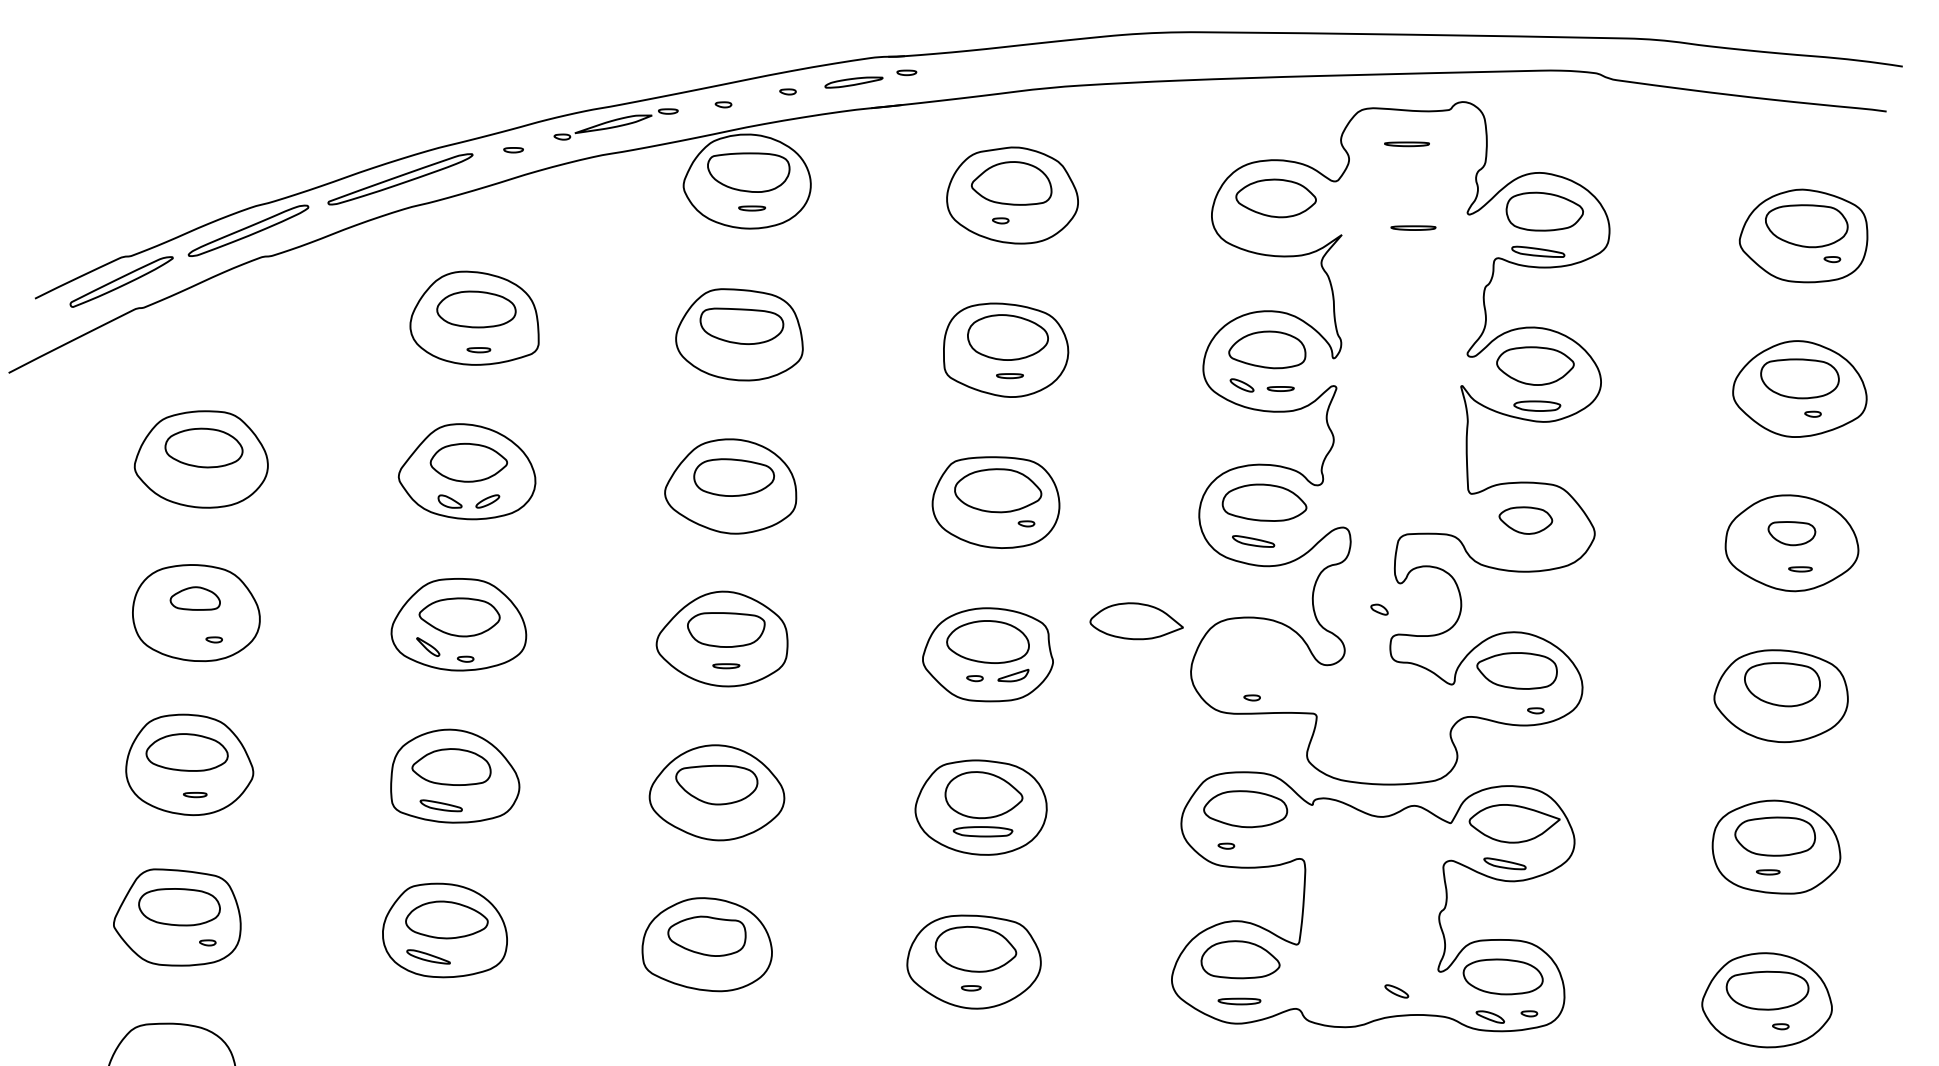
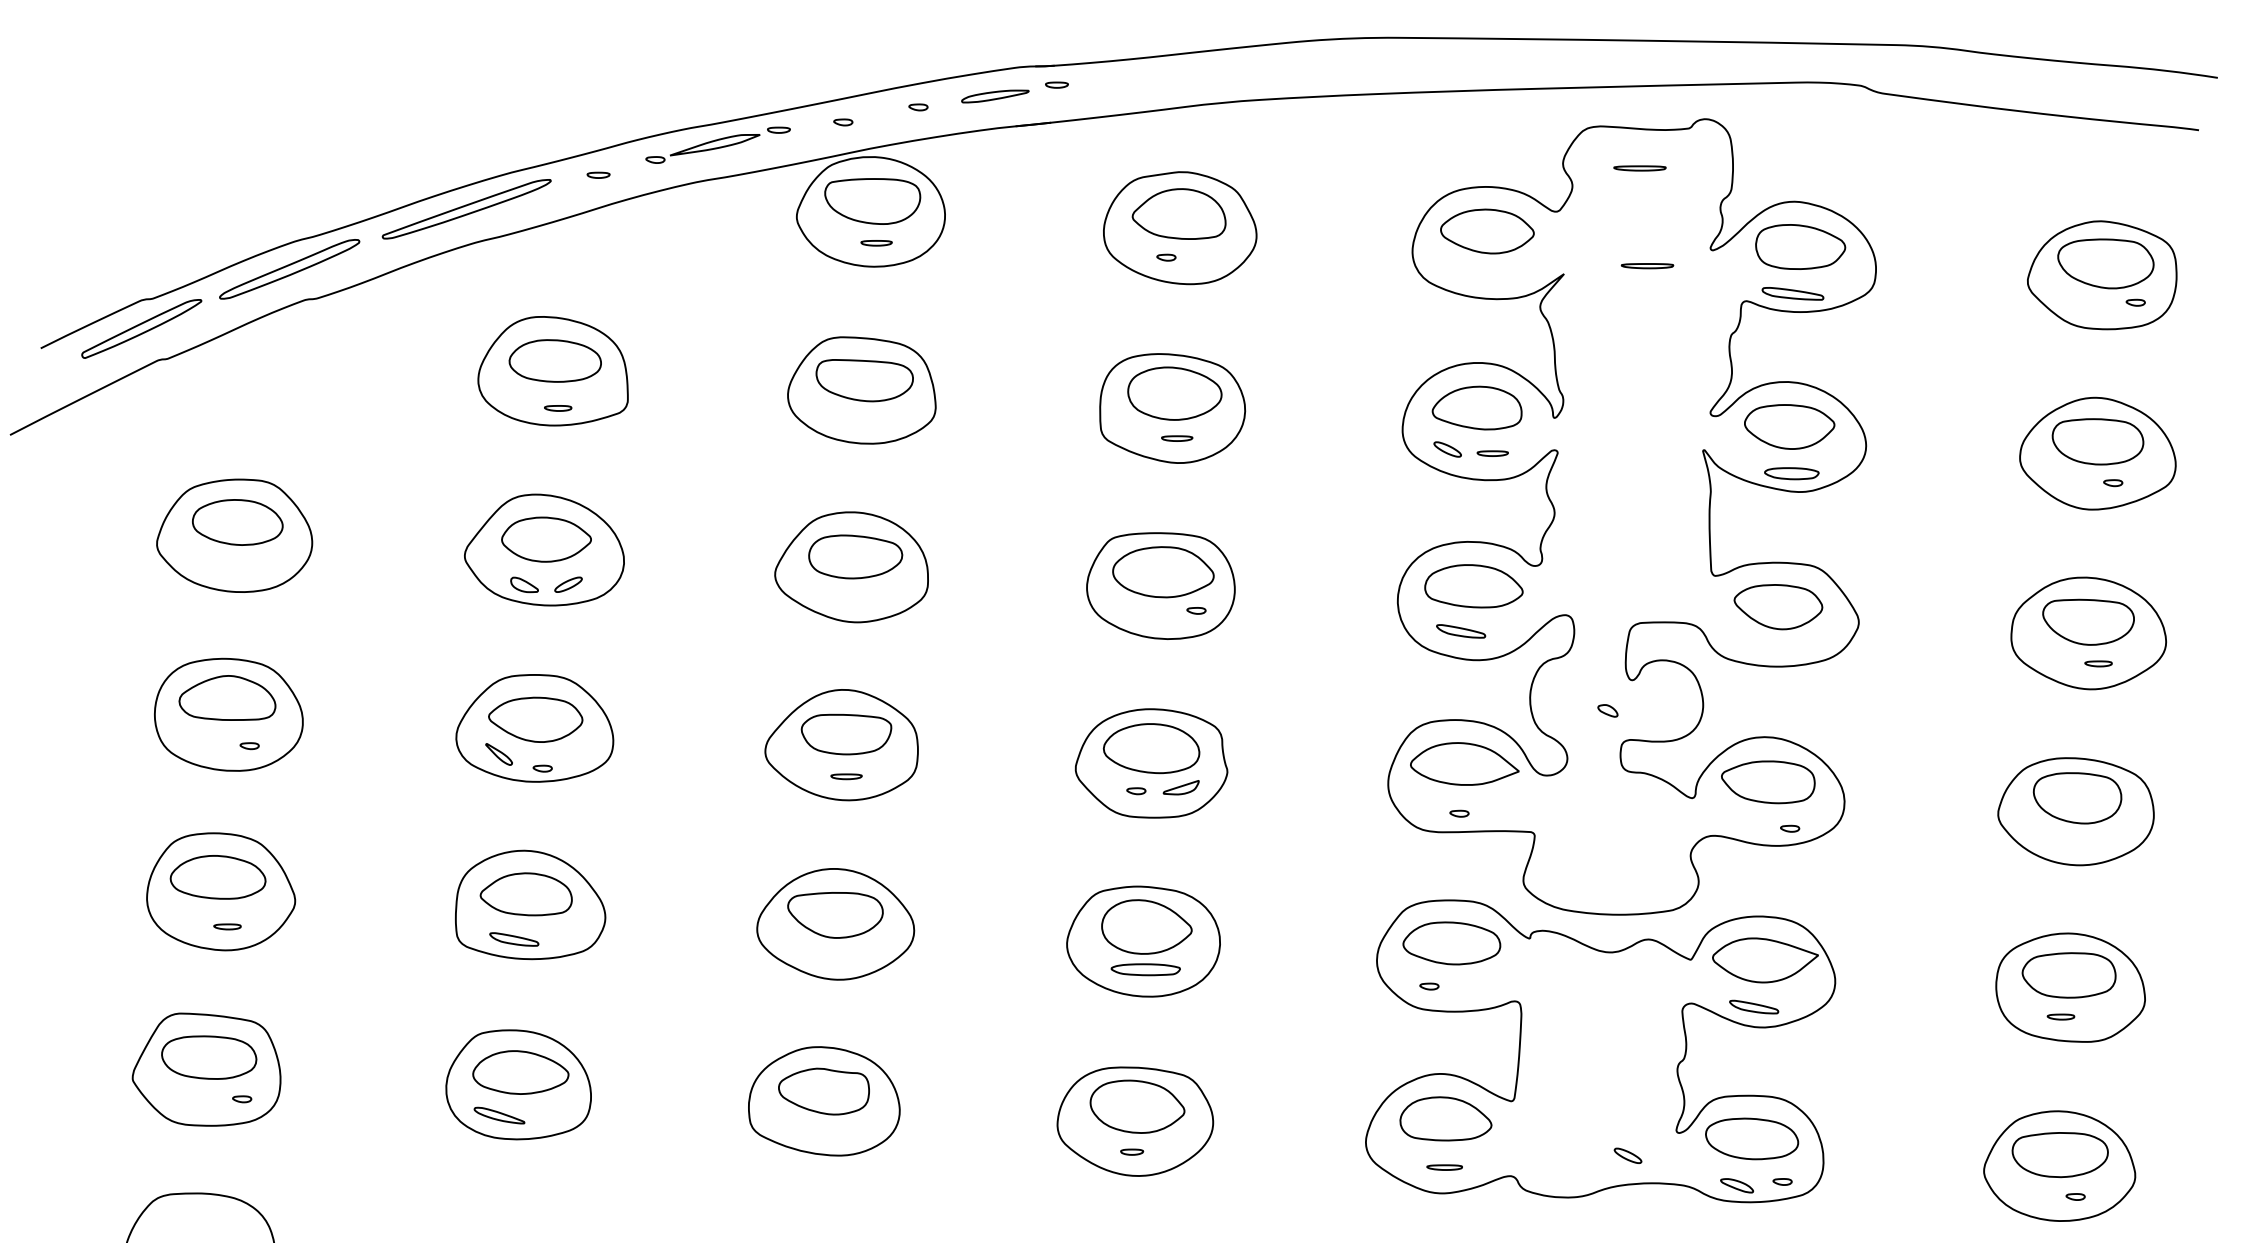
part: (1525, 520) -> (1778, 606), size x1.43
part: (1791, 533) -> (2088, 622), size x1.67
part: (195, 598) -> (227, 697), size x1.67
part: (1136, 621) -> (1464, 764), moved
part: (1239, 1001) -> (1444, 1167), size x0.71

